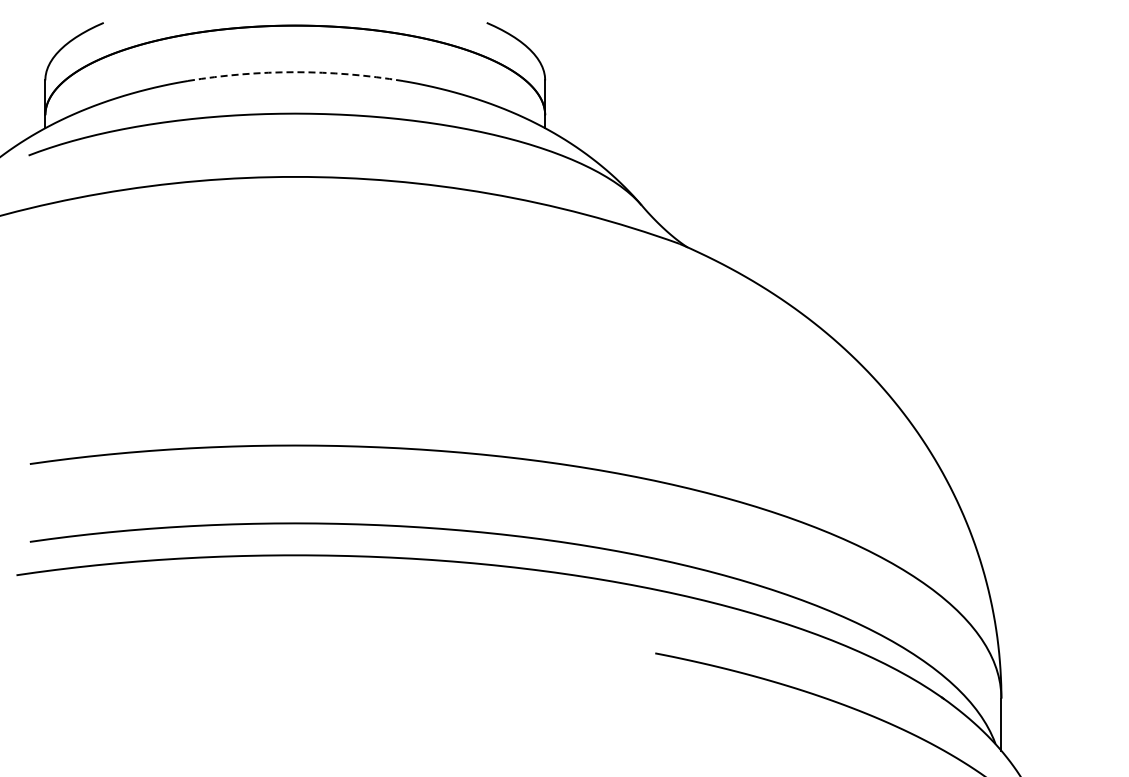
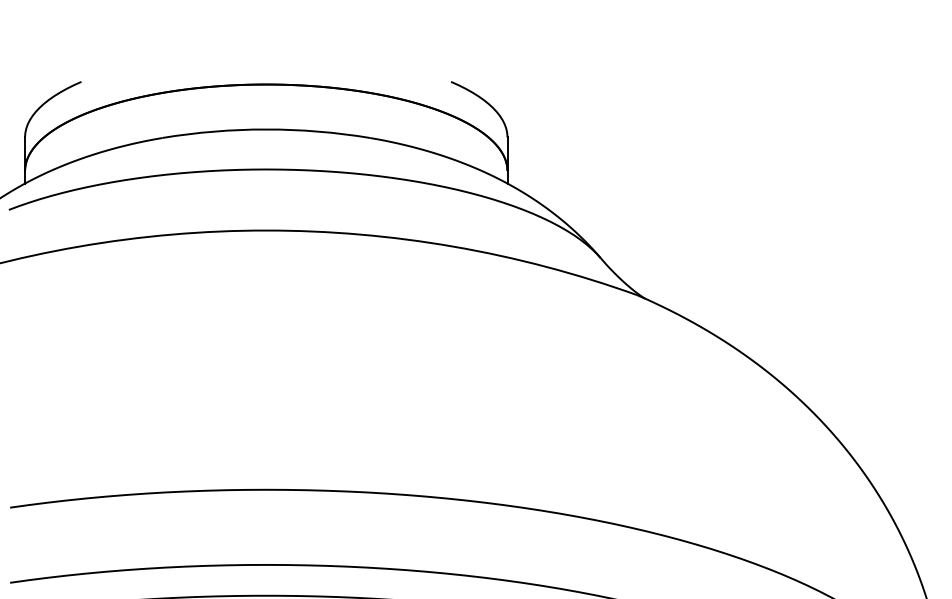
arc: (295, 72) -> (266, 129), dashed -> solid

